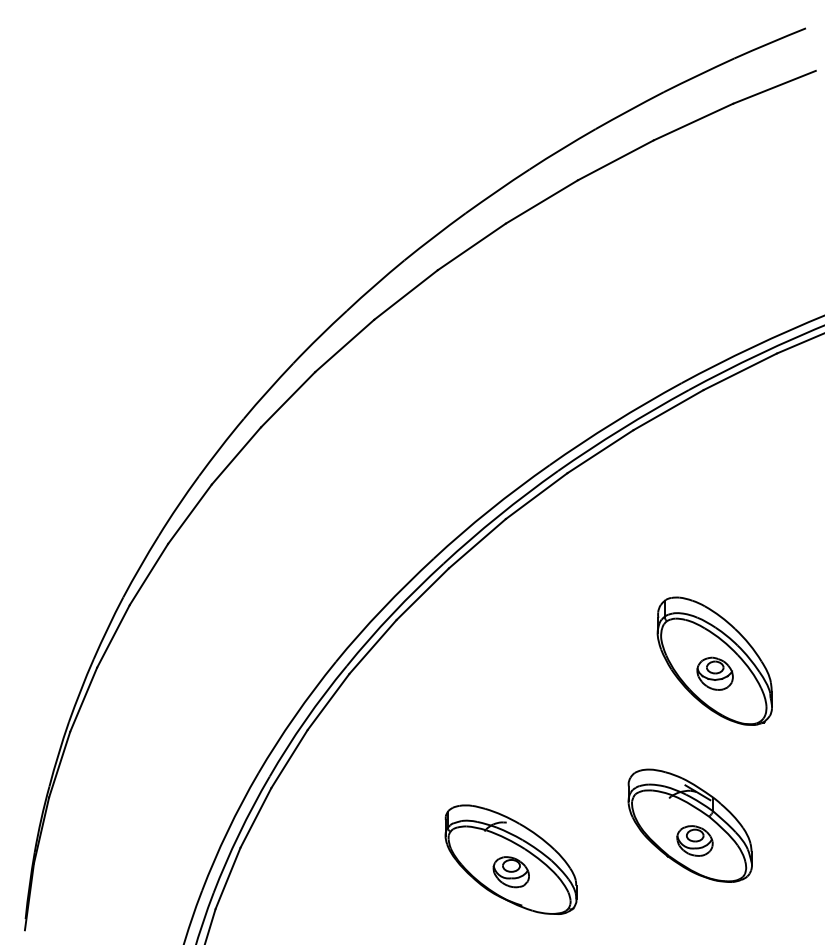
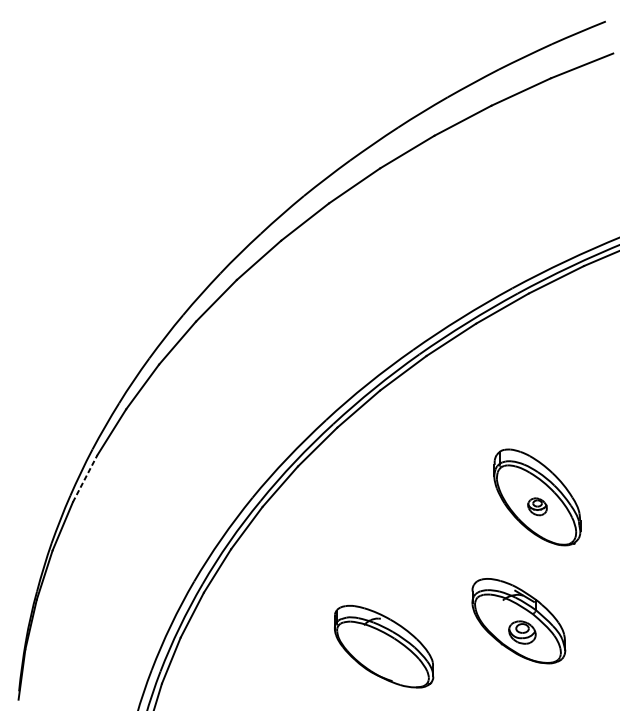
line: (113, 635) -> (85, 478), solid -> dashed
part: (714, 673) -> (537, 506), size x0.7
part: (510, 872) -> (383, 656), removed

